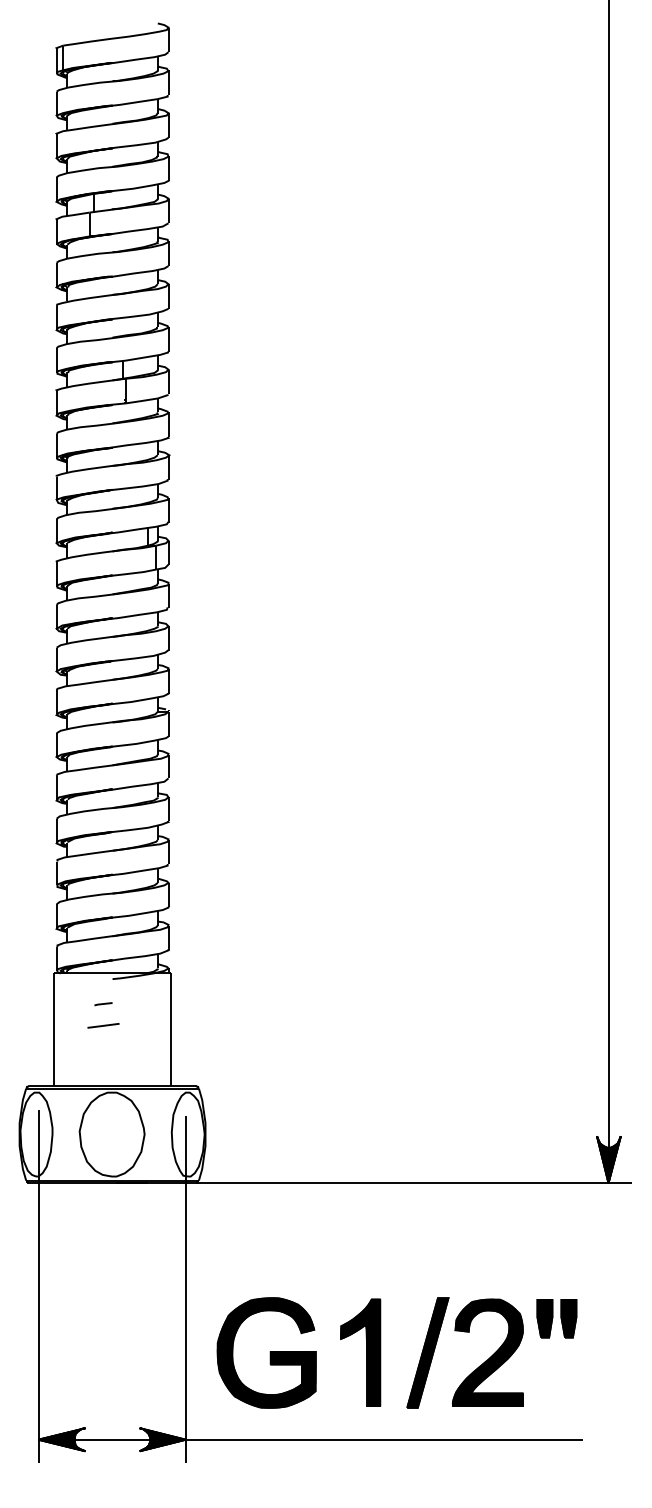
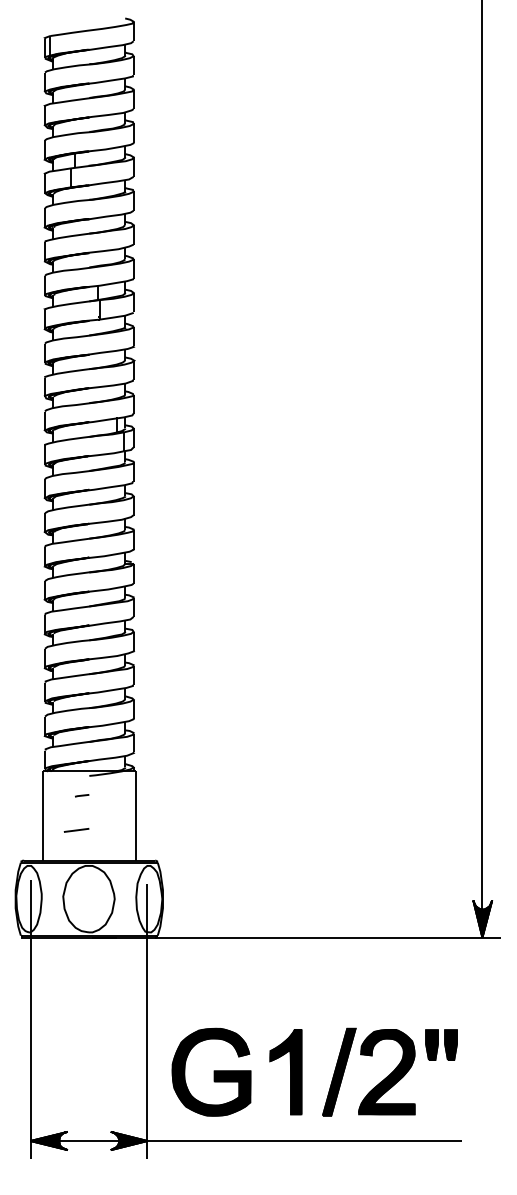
line: (103, 1025) -> (76, 830), moved

